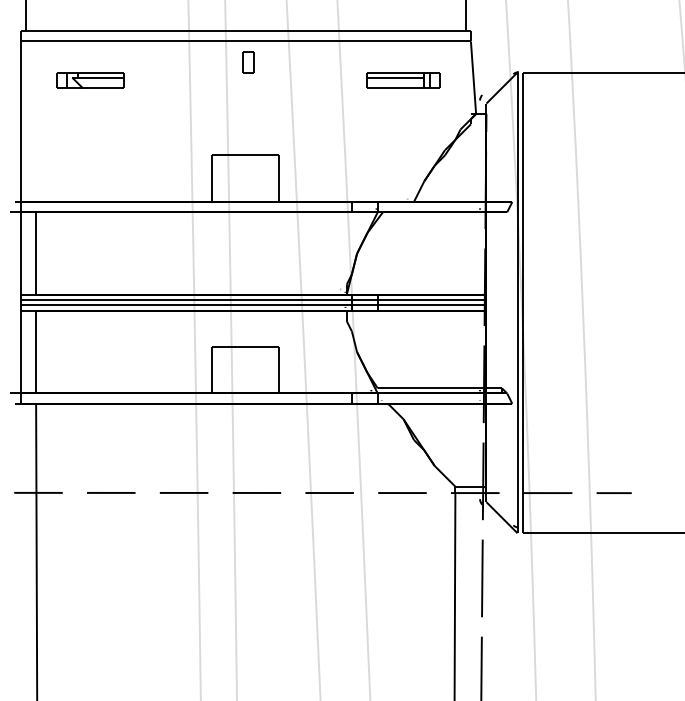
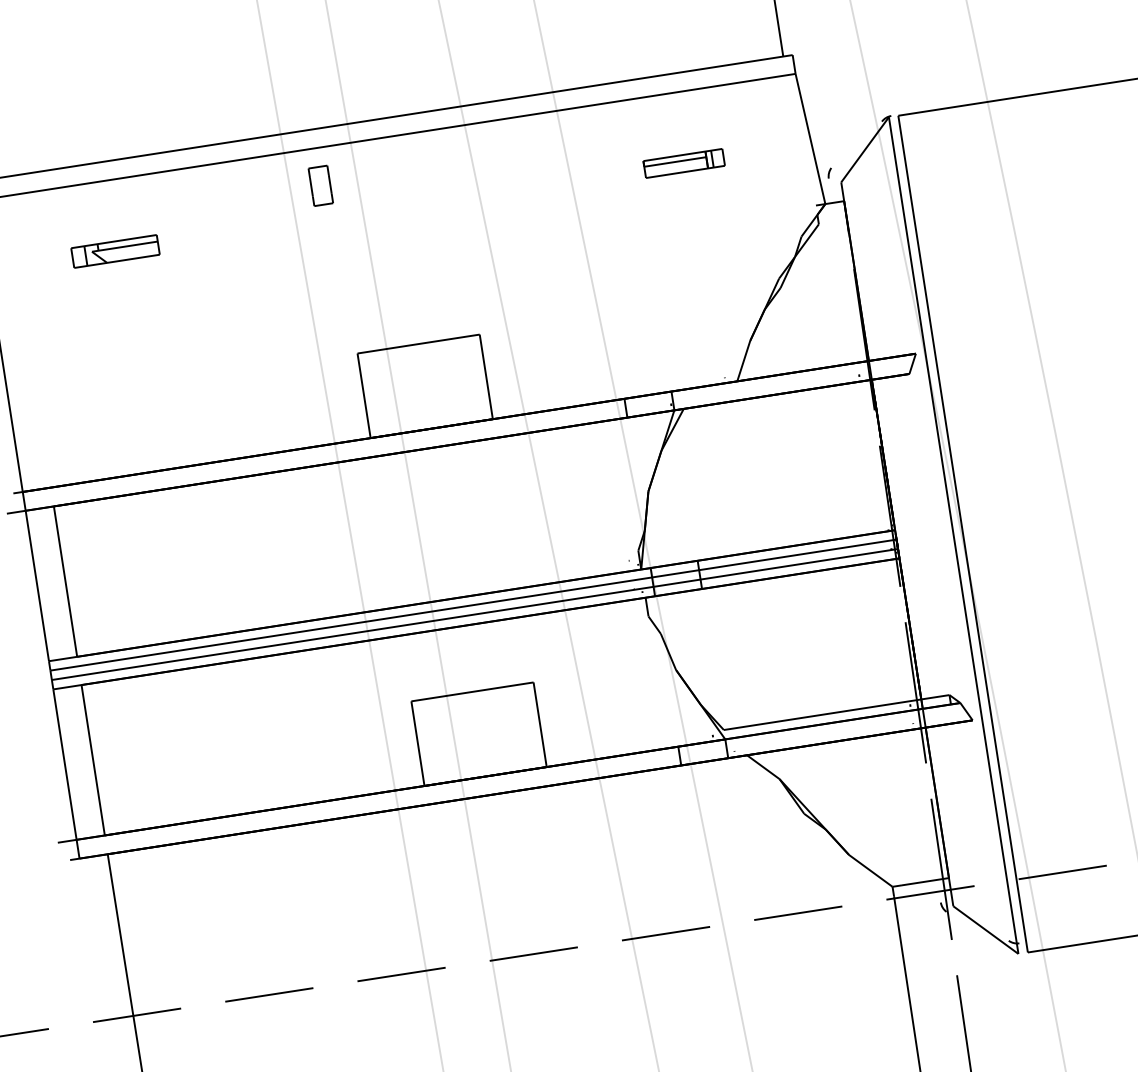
part: (248, 62) -> (321, 186), moved
part: (90, 80) -> (115, 251), size x0.7
part: (403, 80) -> (684, 163), size x0.6

